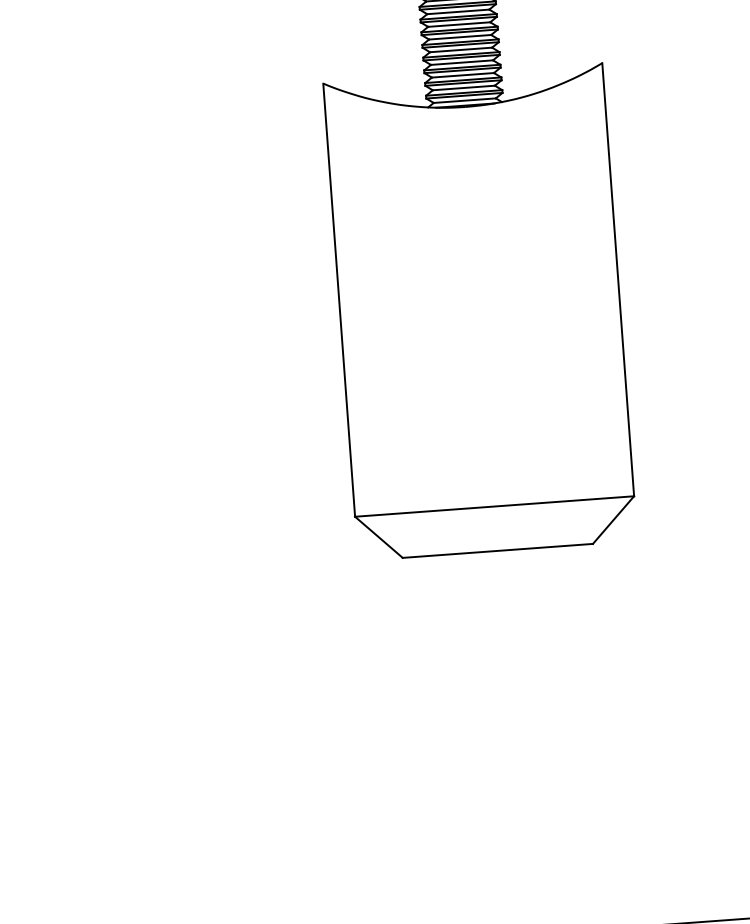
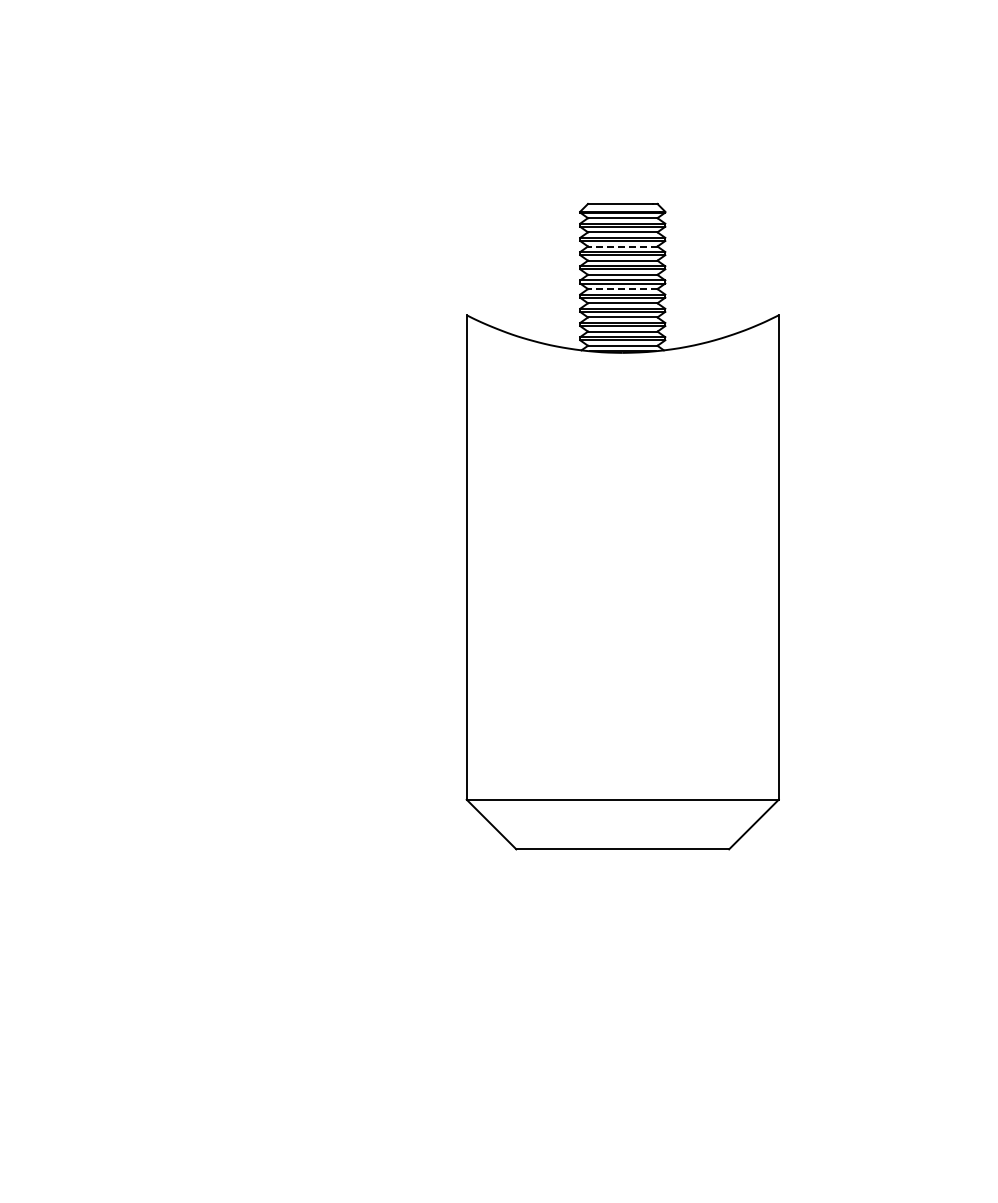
line: (458, 11) -> (622, 246), solid -> dashed
line: (460, 50) -> (622, 289), solid -> dashed

